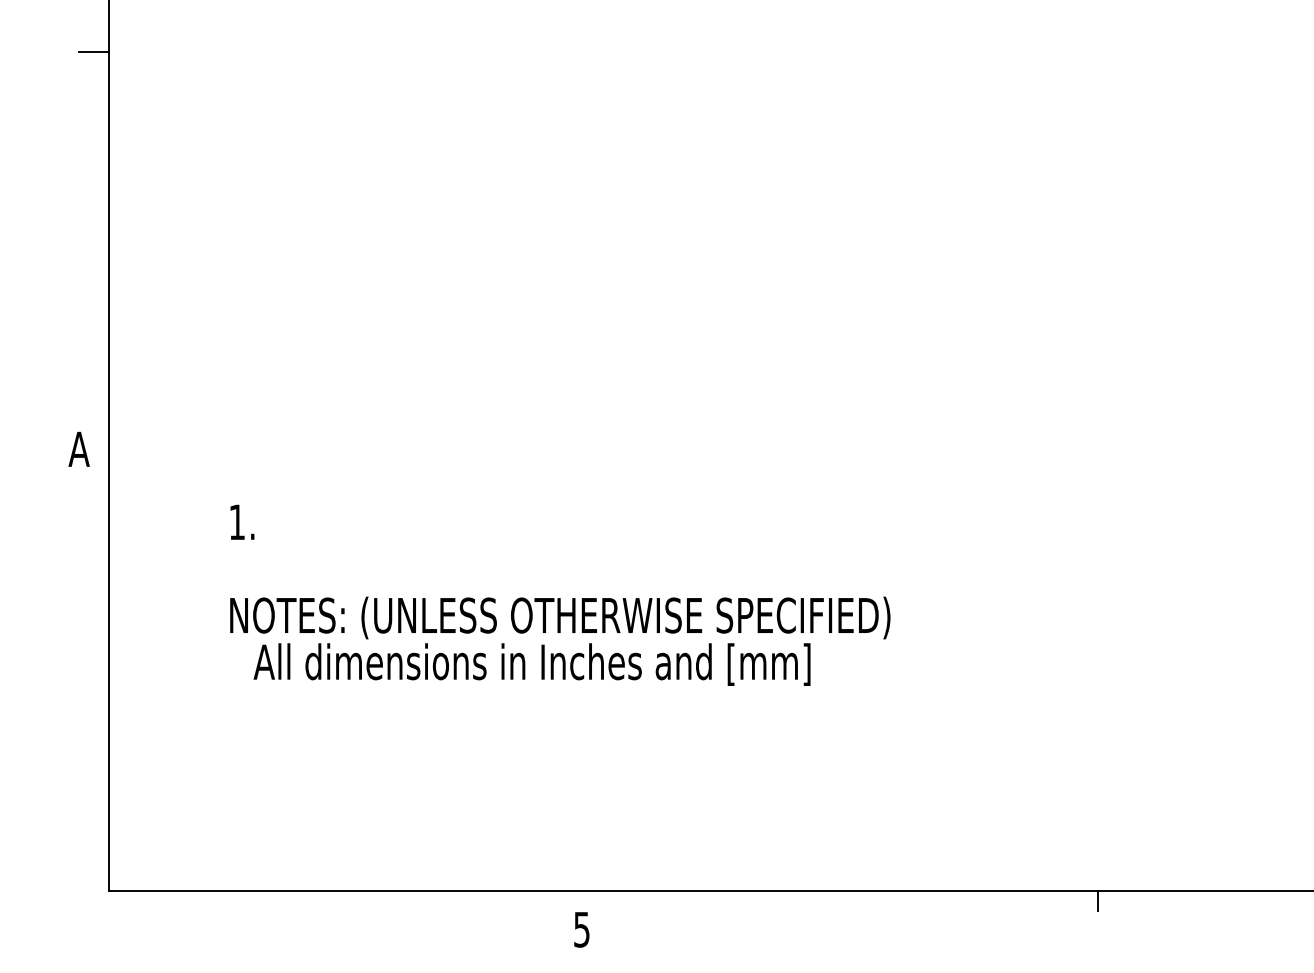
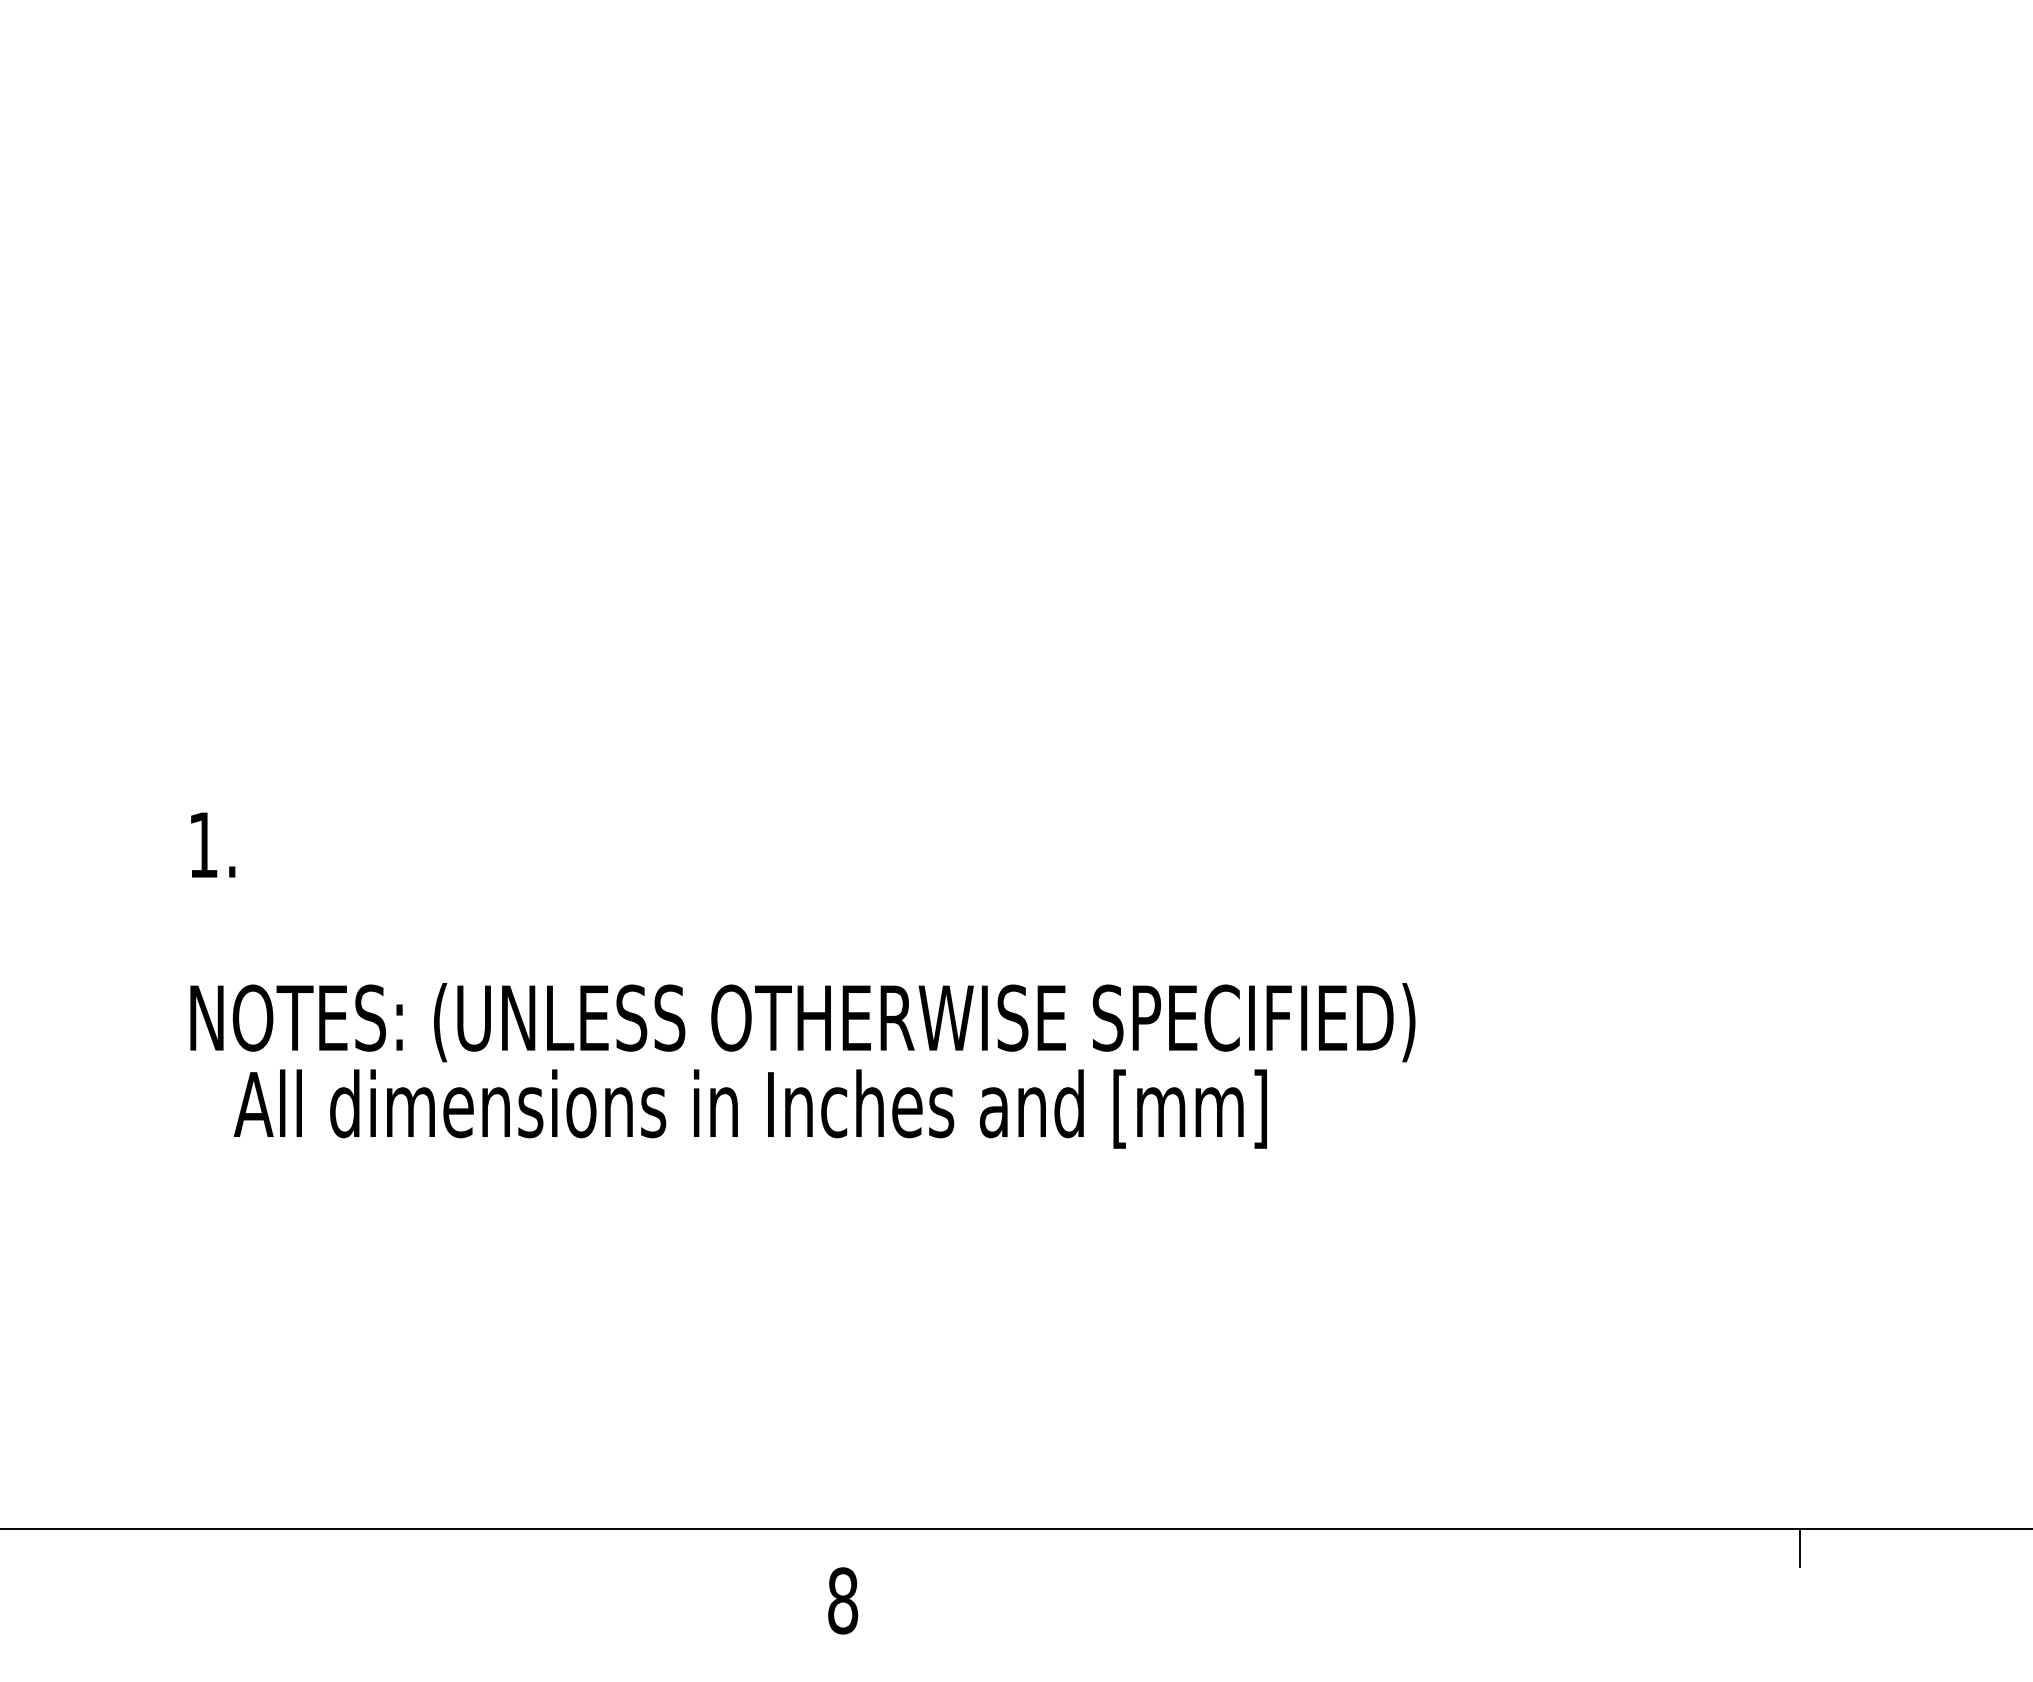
text: (582, 929) -> (844, 1600), 5 -> 8

